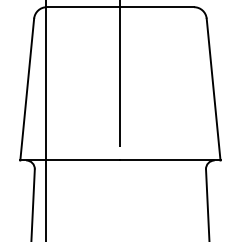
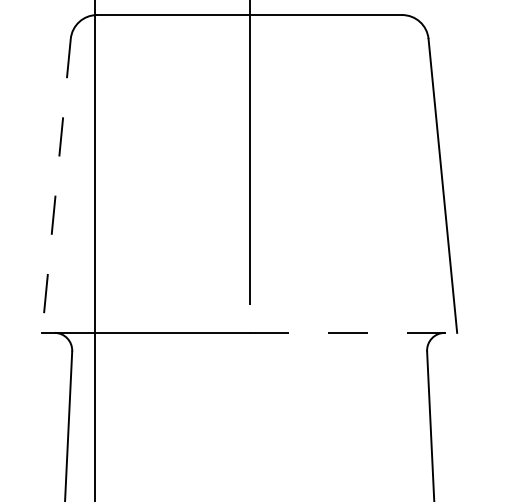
line: (27, 90) -> (57, 187), solid -> dashed
line: (170, 160) -> (353, 332), solid -> dashed

